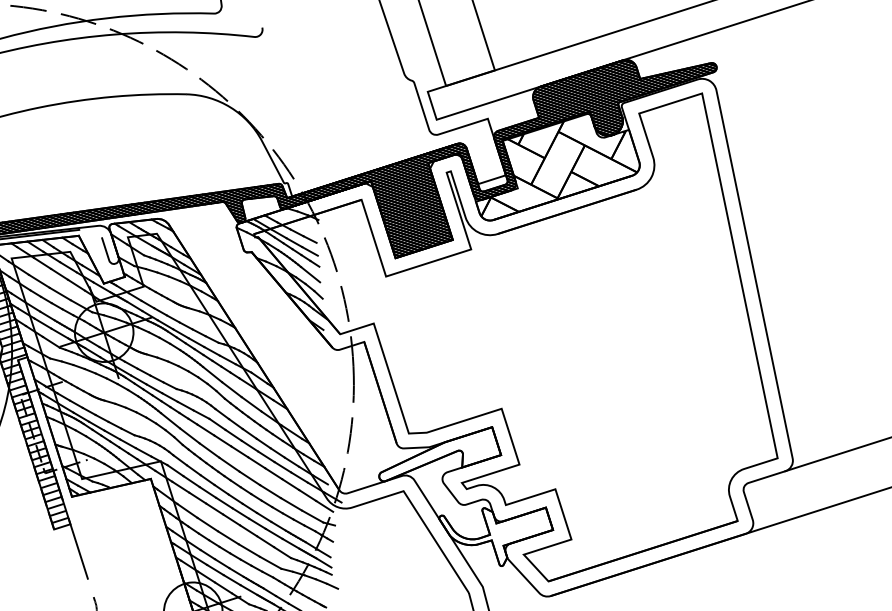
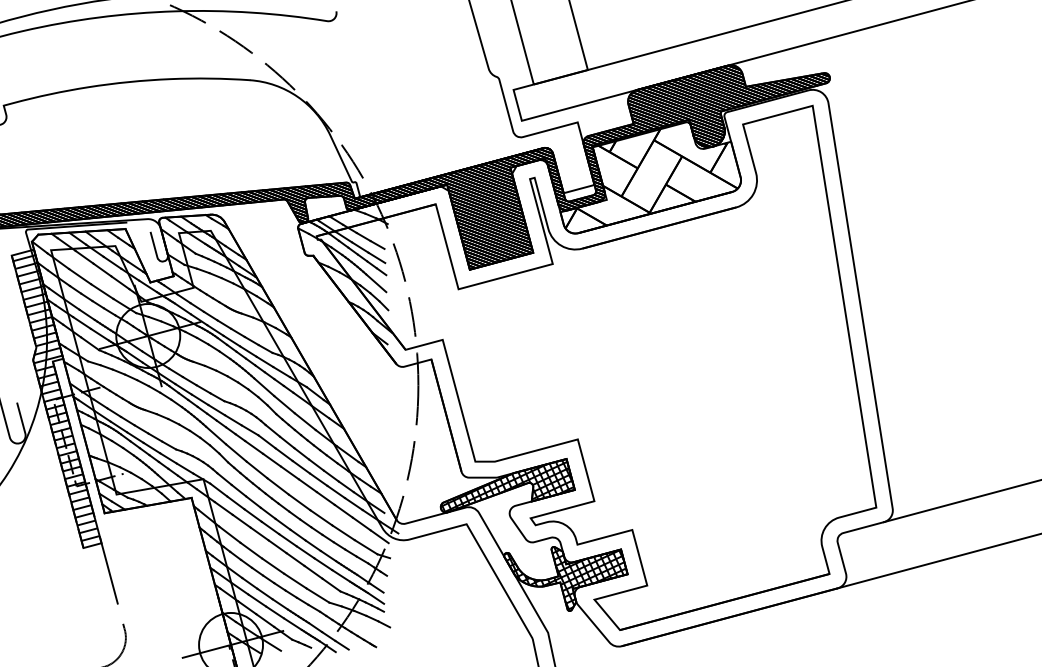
hatch: (439, 454) -> (507, 486), added
hatch: (496, 536) -> (565, 578), added

